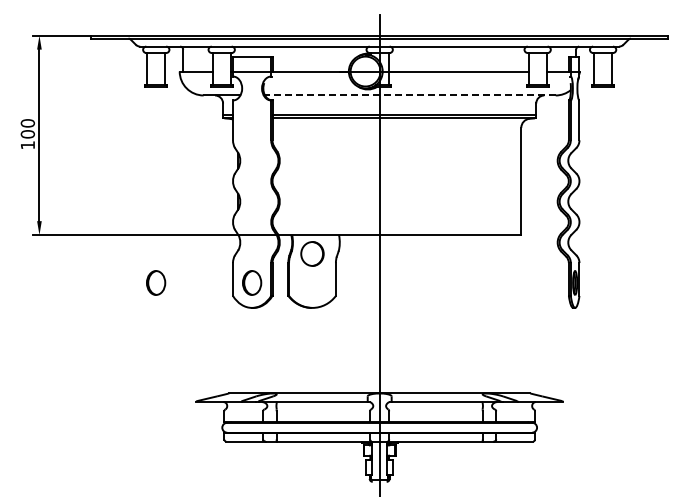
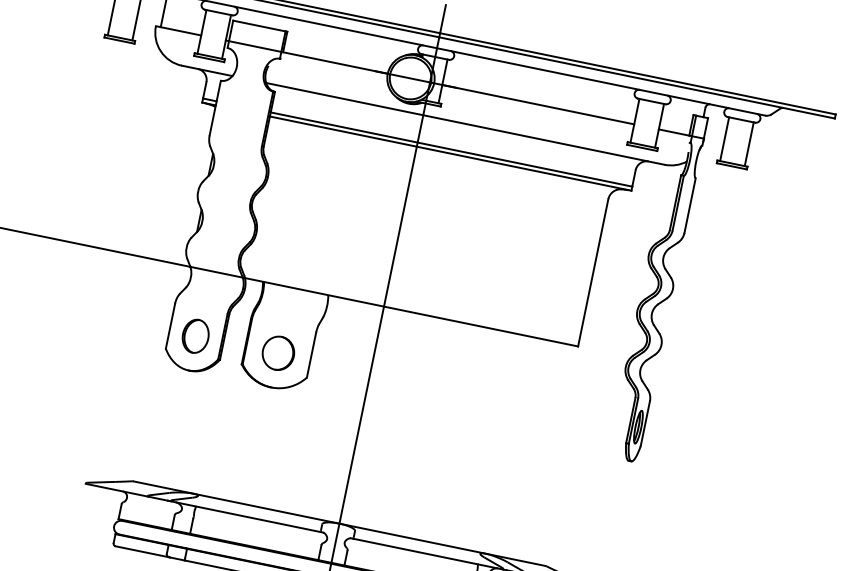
line: (409, 95) -> (464, 123), dashed -> solid
part: (312, 253) -> (278, 352), moved
part: (156, 282) -> (64, 308), removed

